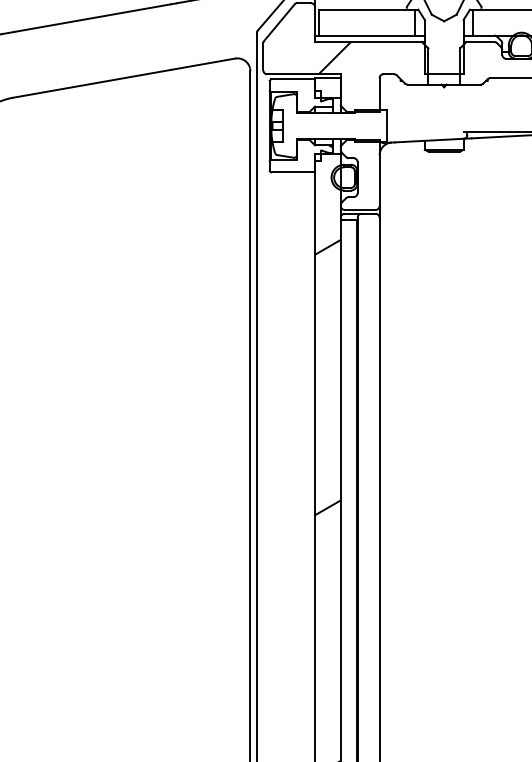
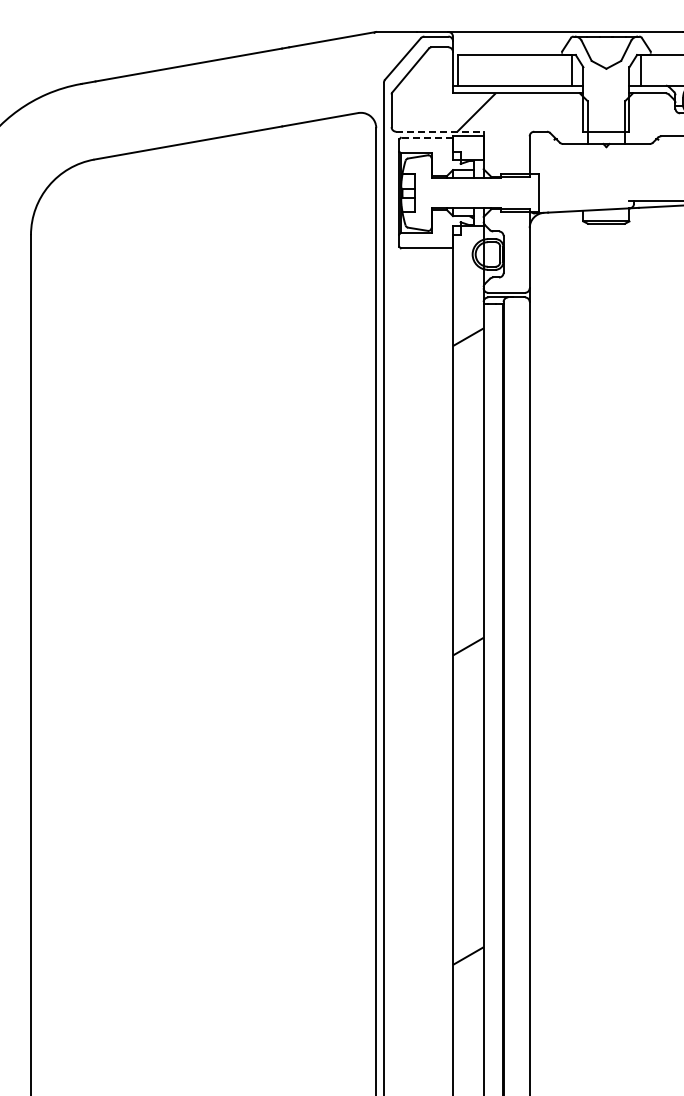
line: (303, 74) -> (439, 131), solid -> dashed
line: (292, 79) -> (426, 137), solid -> dashed

